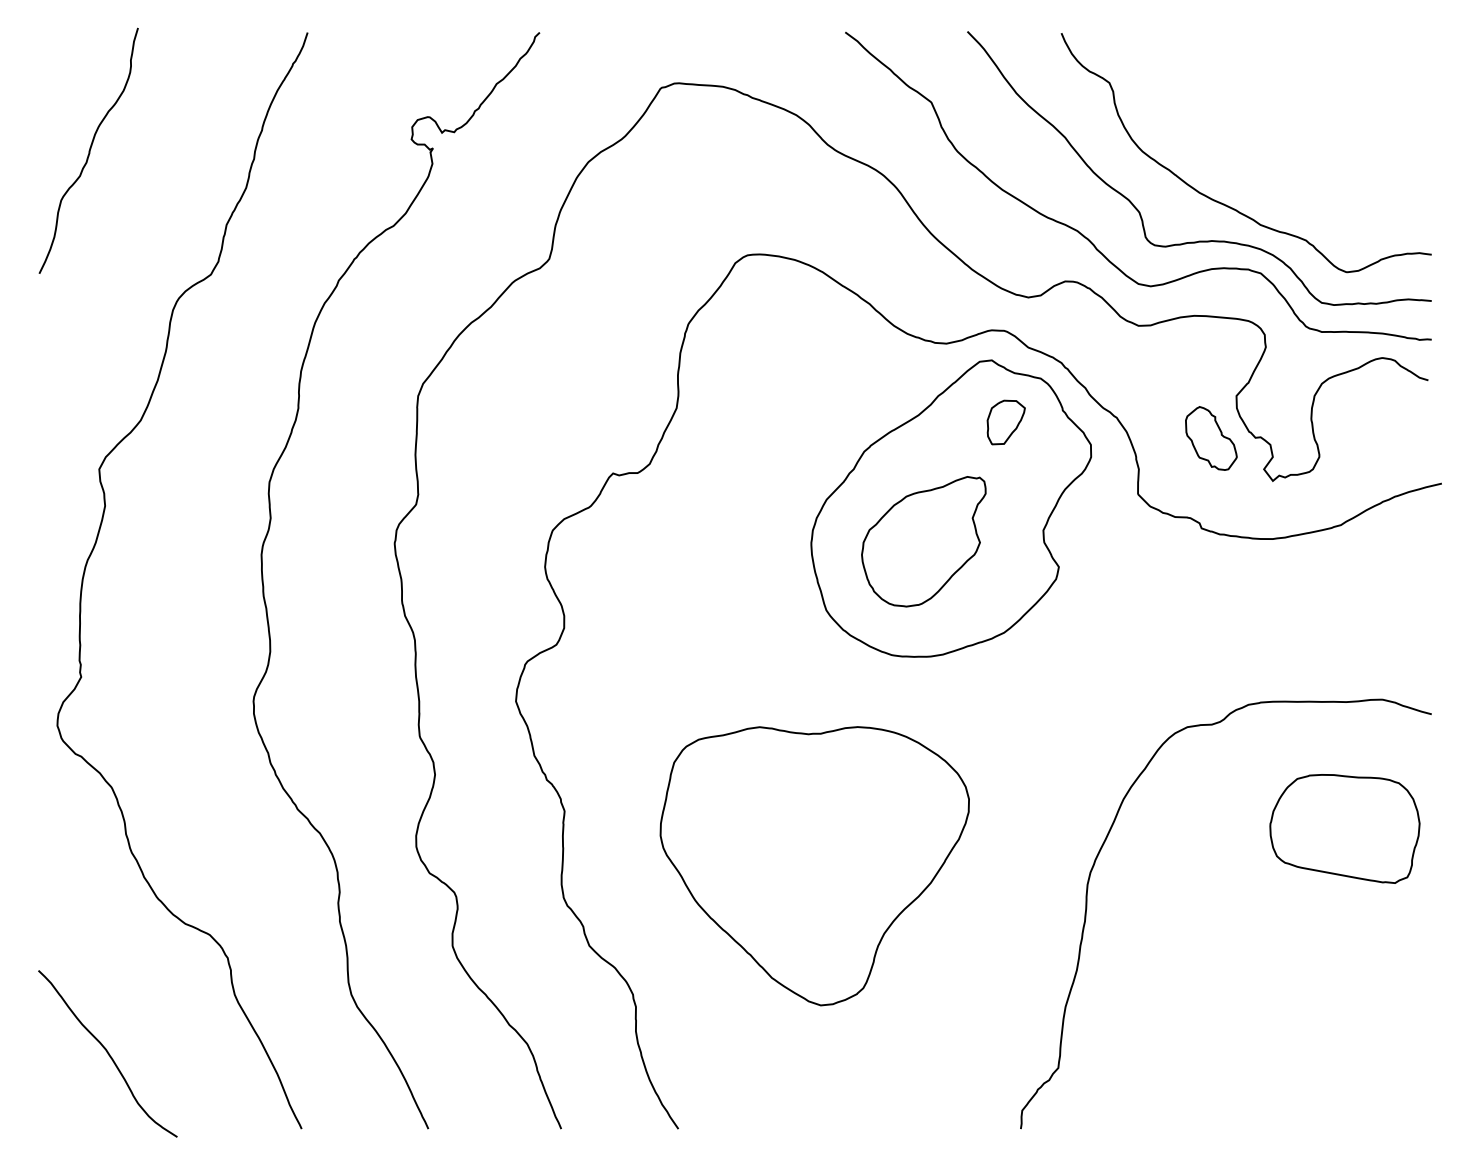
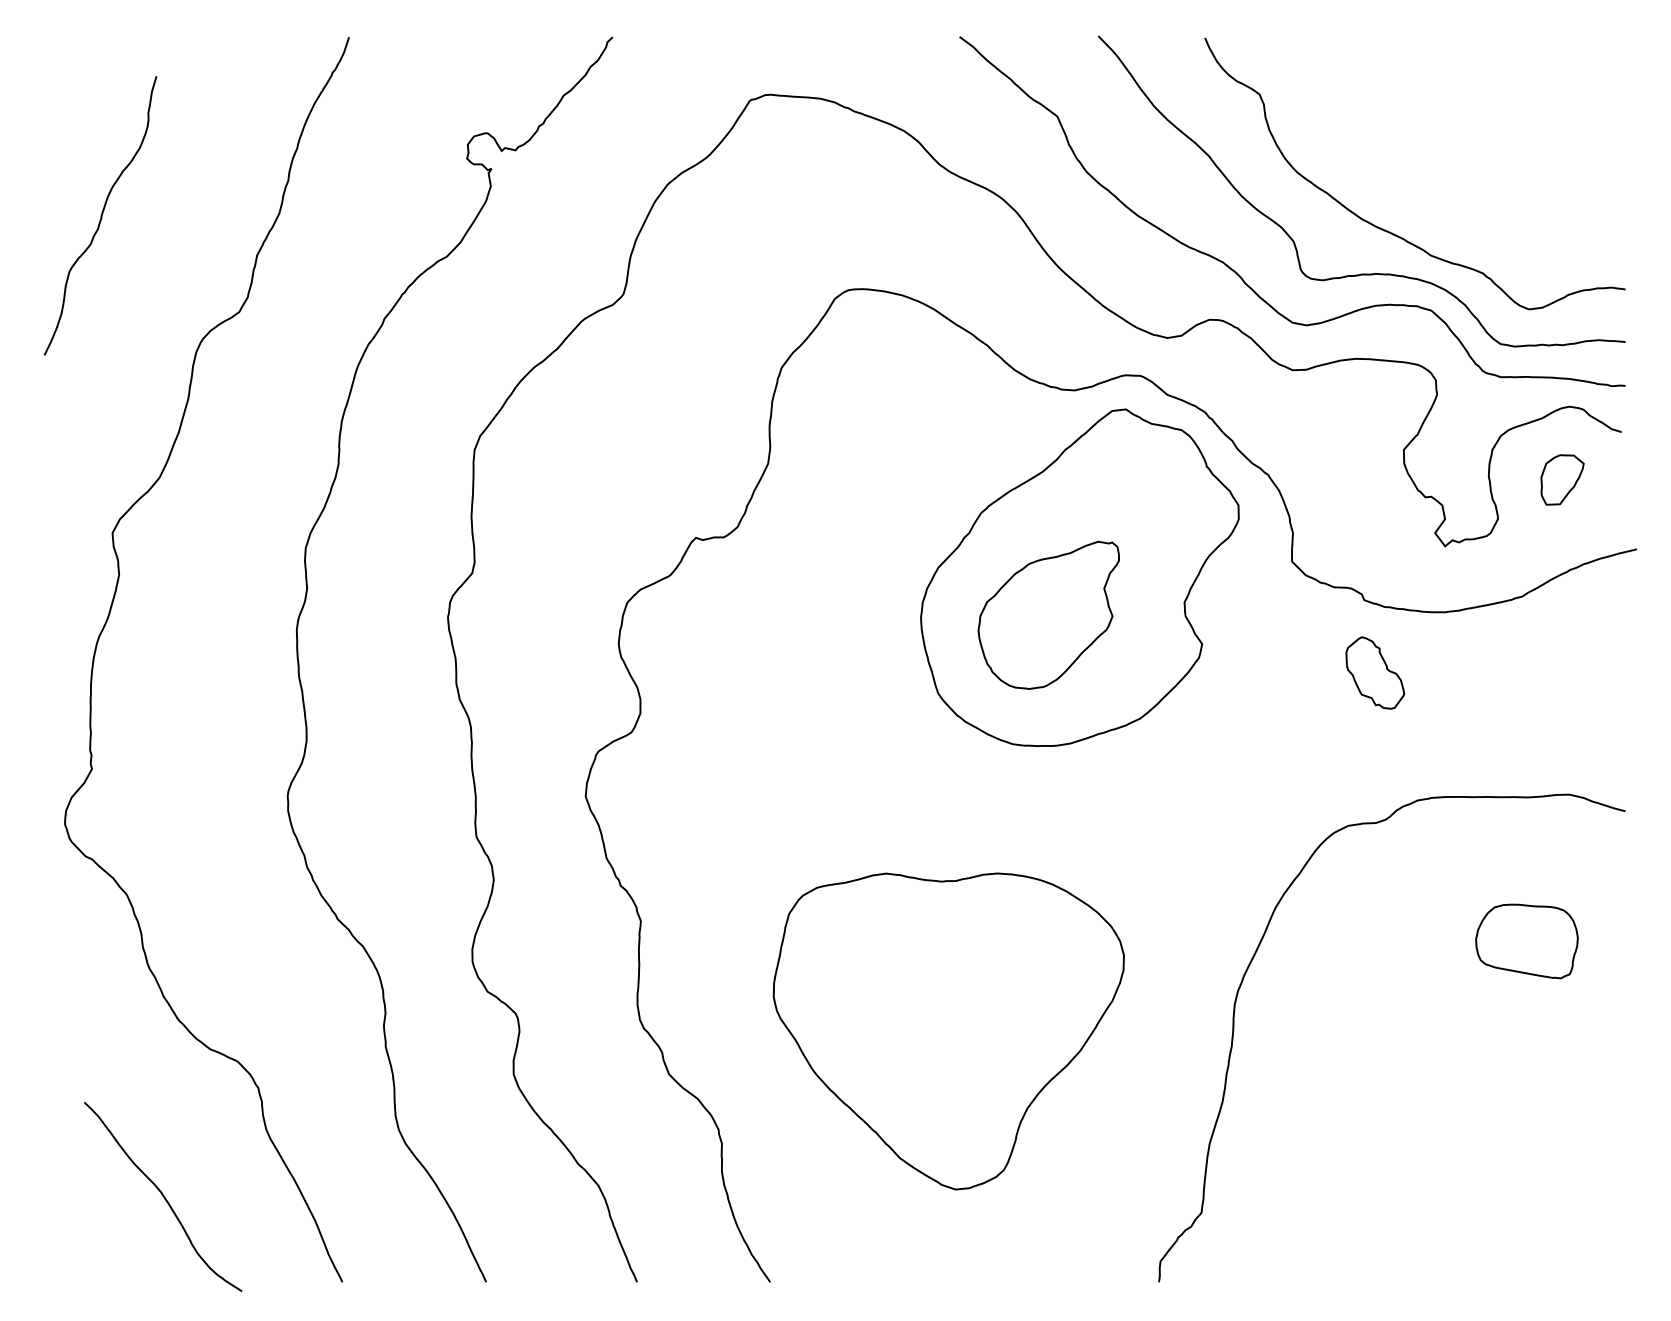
curve: (88, 150) -> (100, 215), moved
part: (1005, 422) -> (1561, 479), moved
part: (1211, 438) -> (1375, 672), moved
part: (1344, 828) -> (1526, 940), size x0.6
part: (814, 866) -> (948, 1031), moved
curve: (107, 1053) -> (162, 1196), moved

